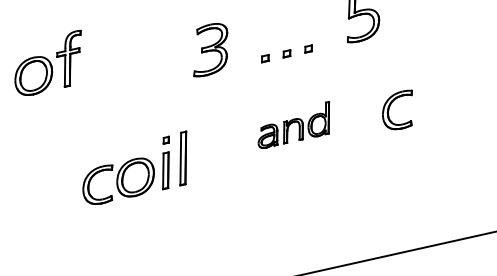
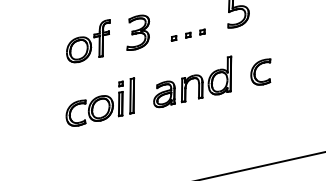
part: (48, 63) -> (88, 41), moved
part: (293, 124) -> (192, 81), size x1.67
part: (135, 166) -> (100, 101), moved

